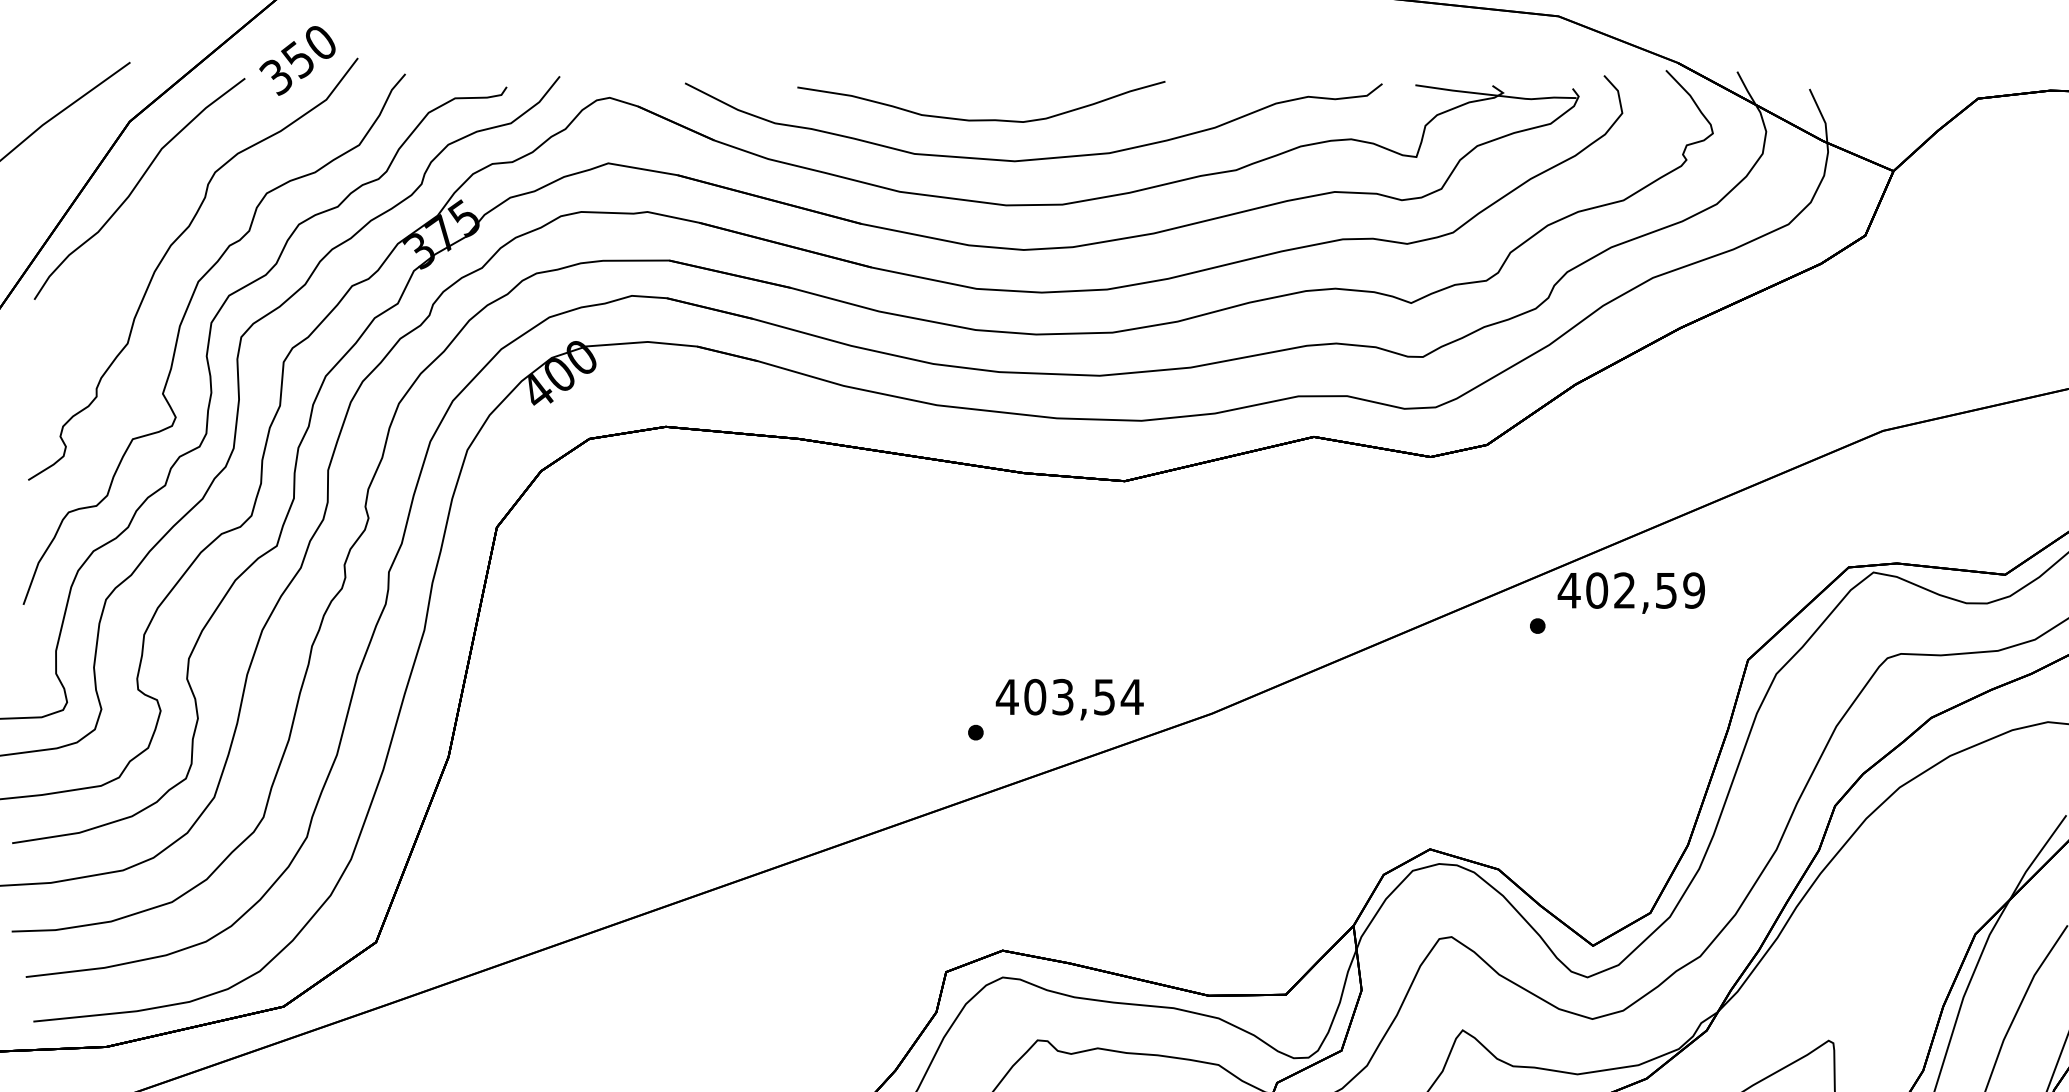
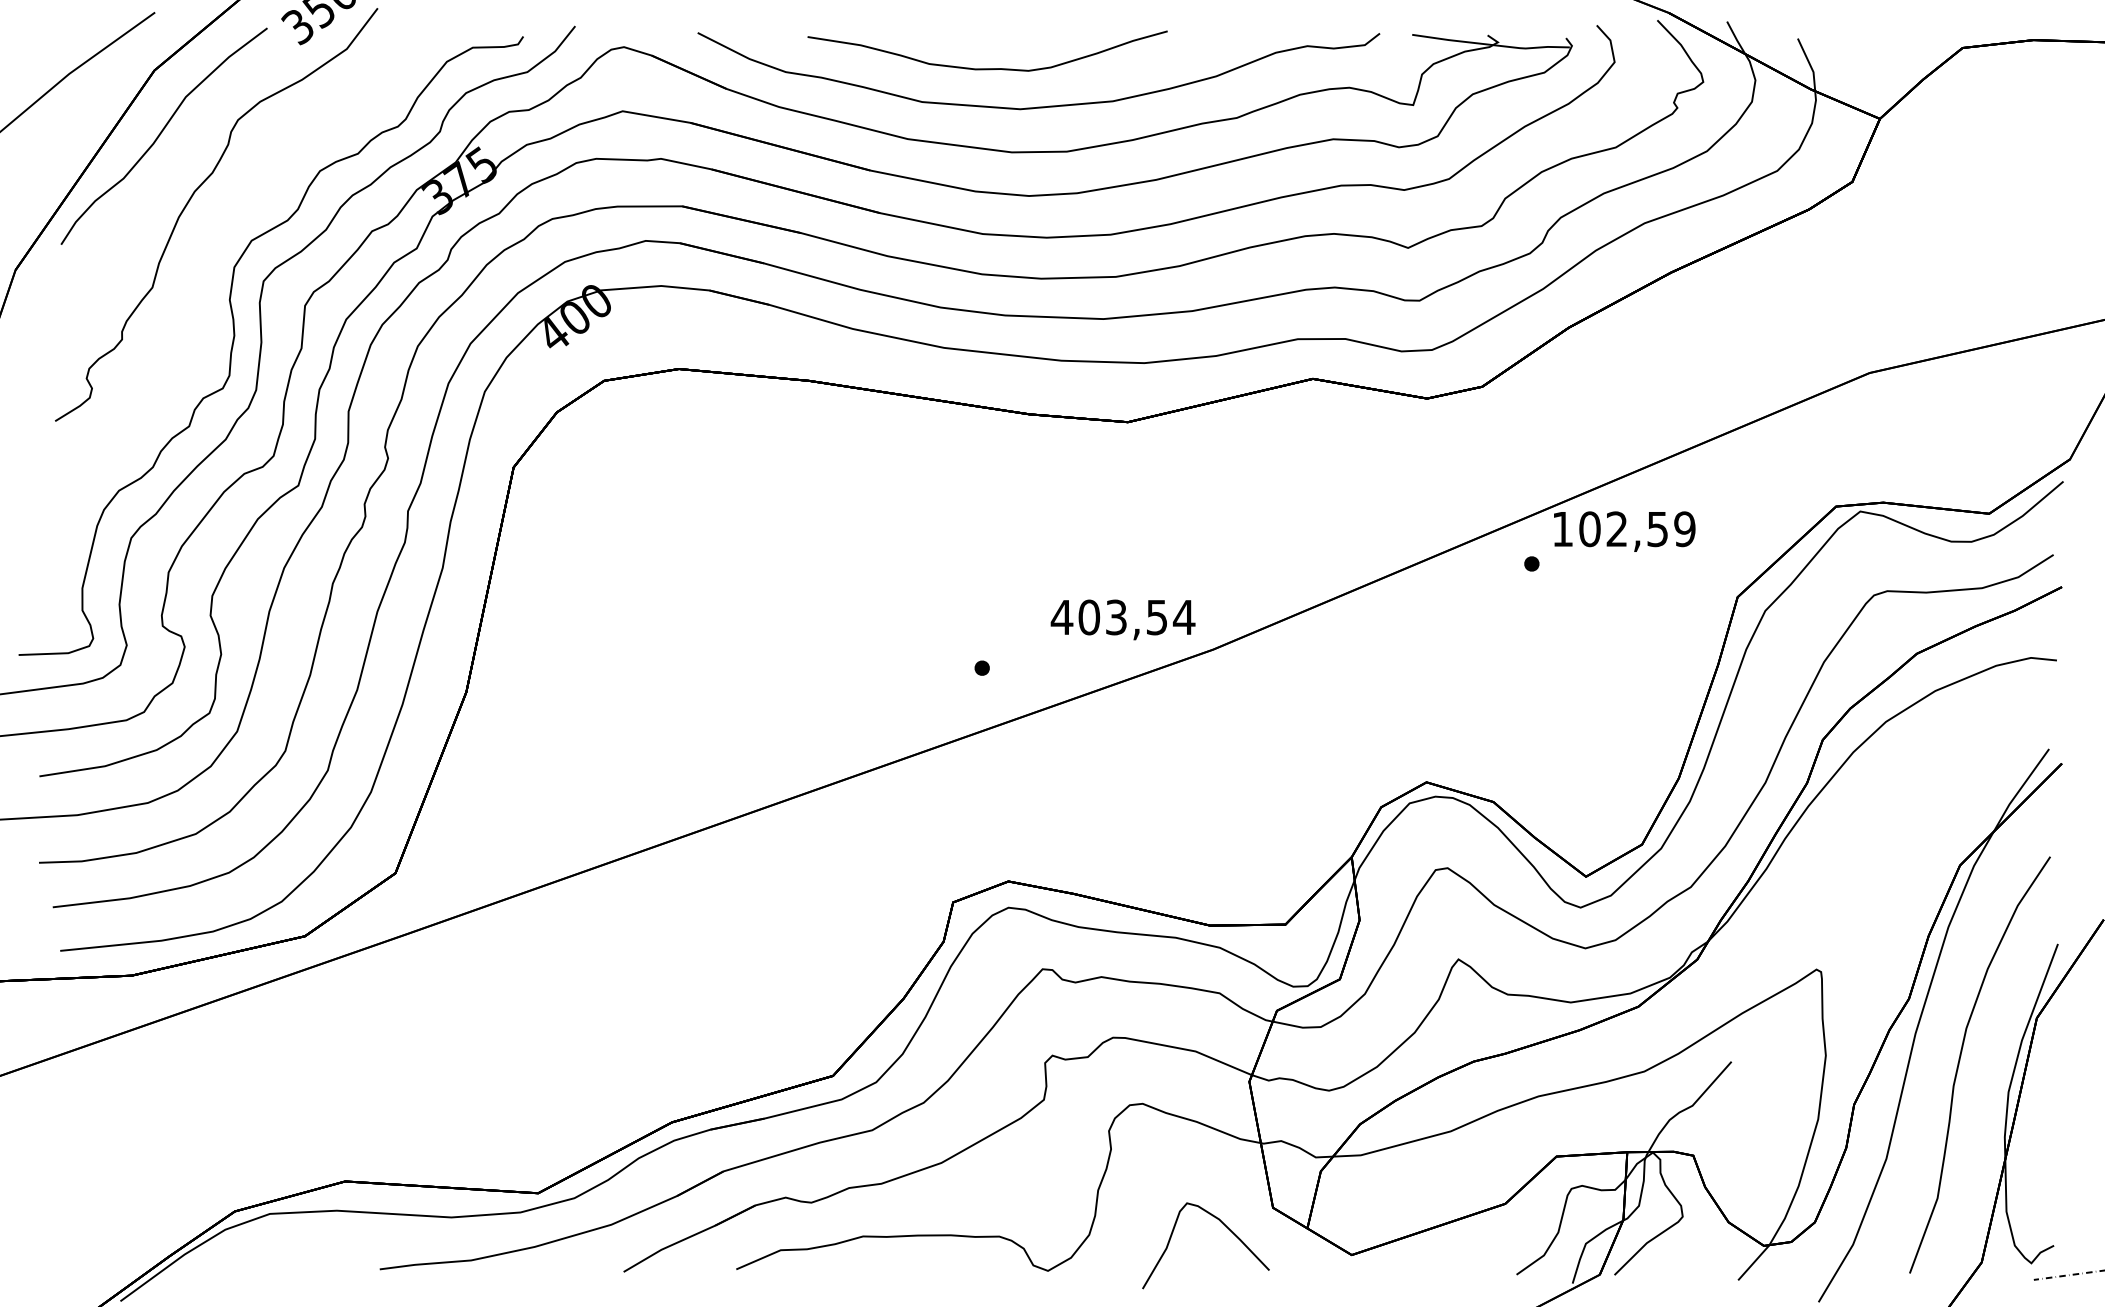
curve: (179, 332) -> (203, 276), removed
text: (1569, 590) -> (1562, 529), 402,59 -> 102,59
text: (1069, 699) -> (1122, 619), moved

